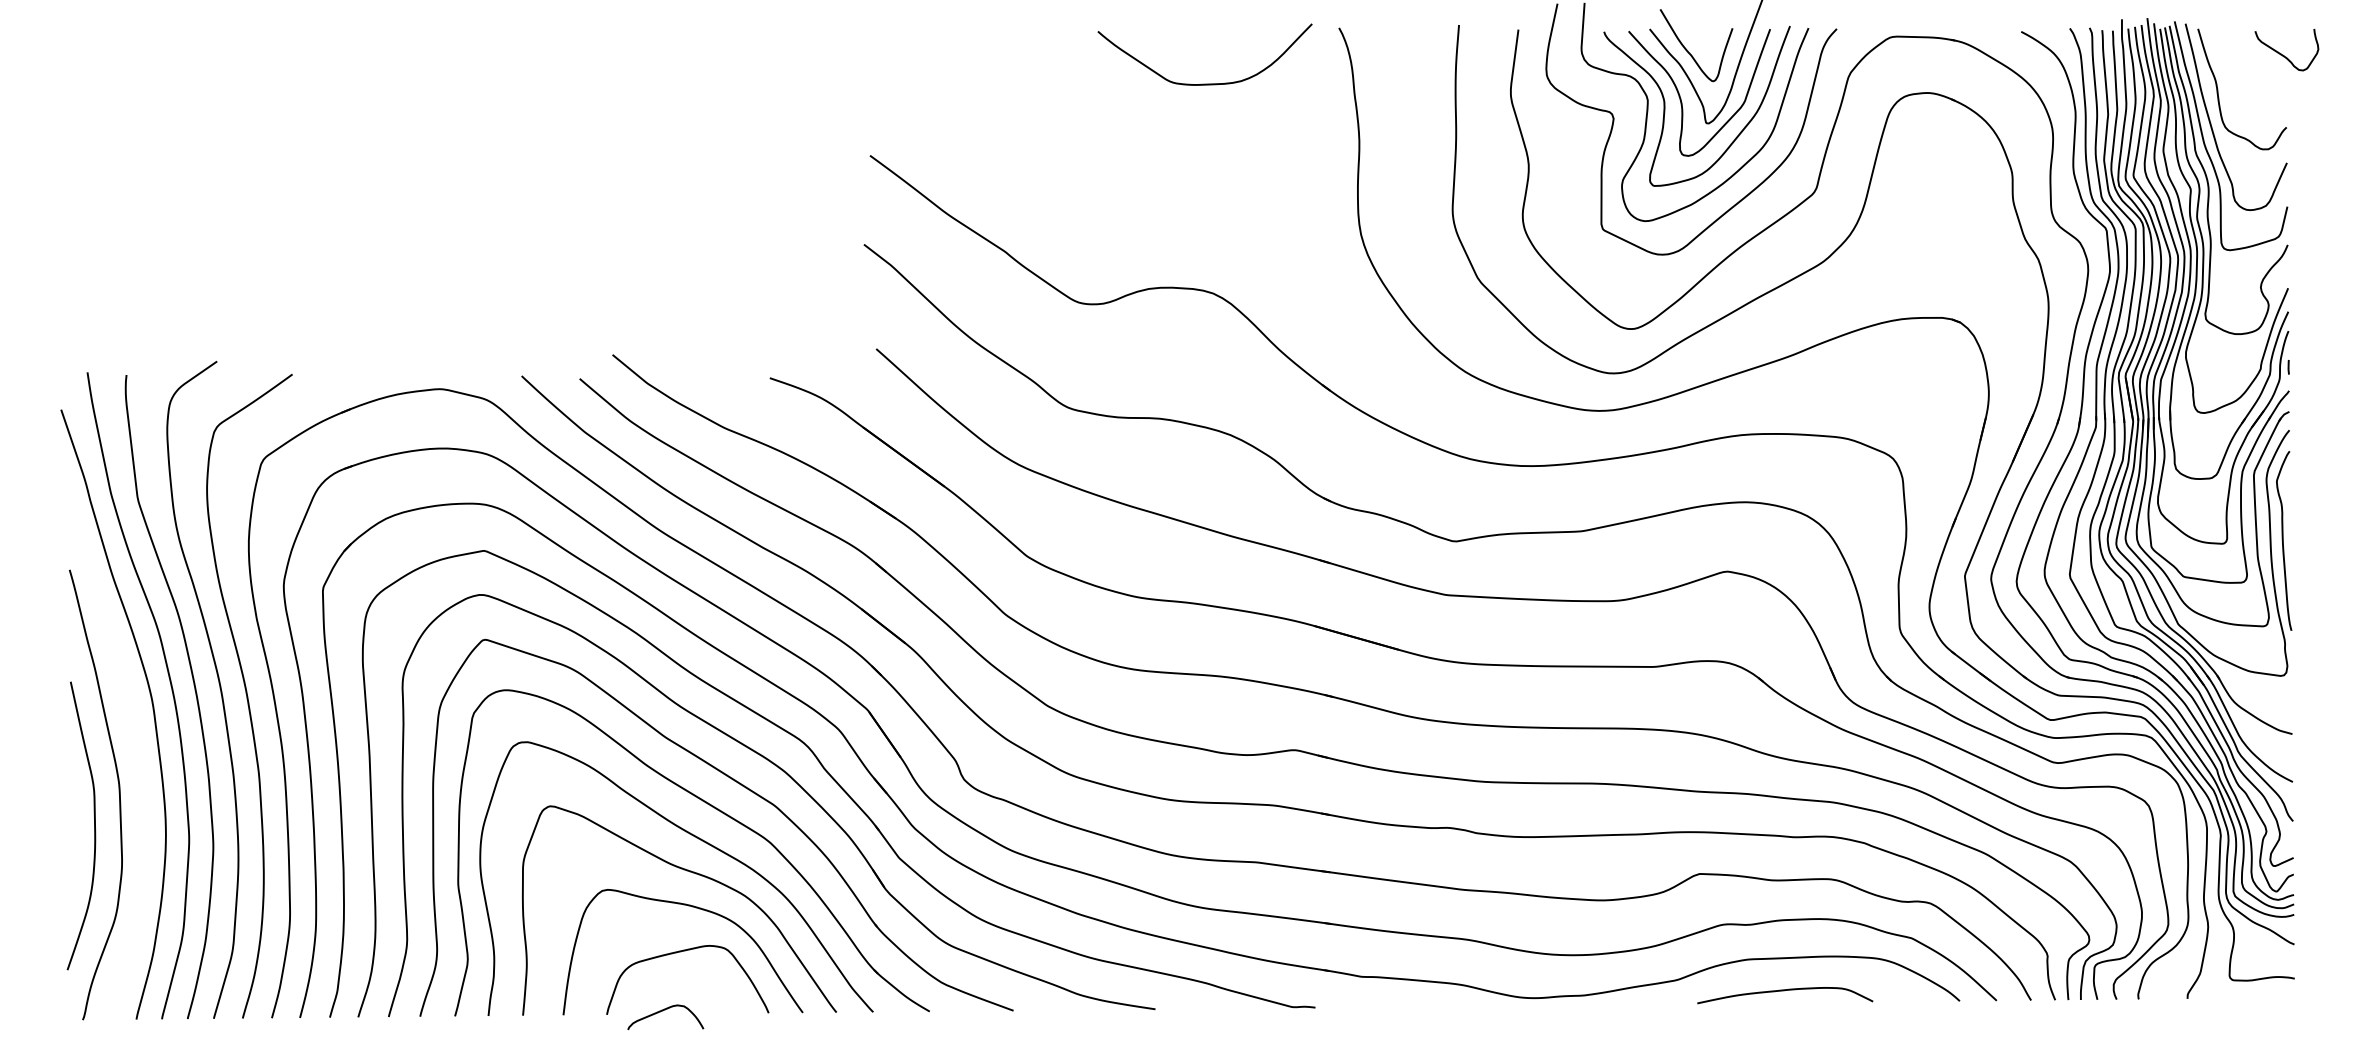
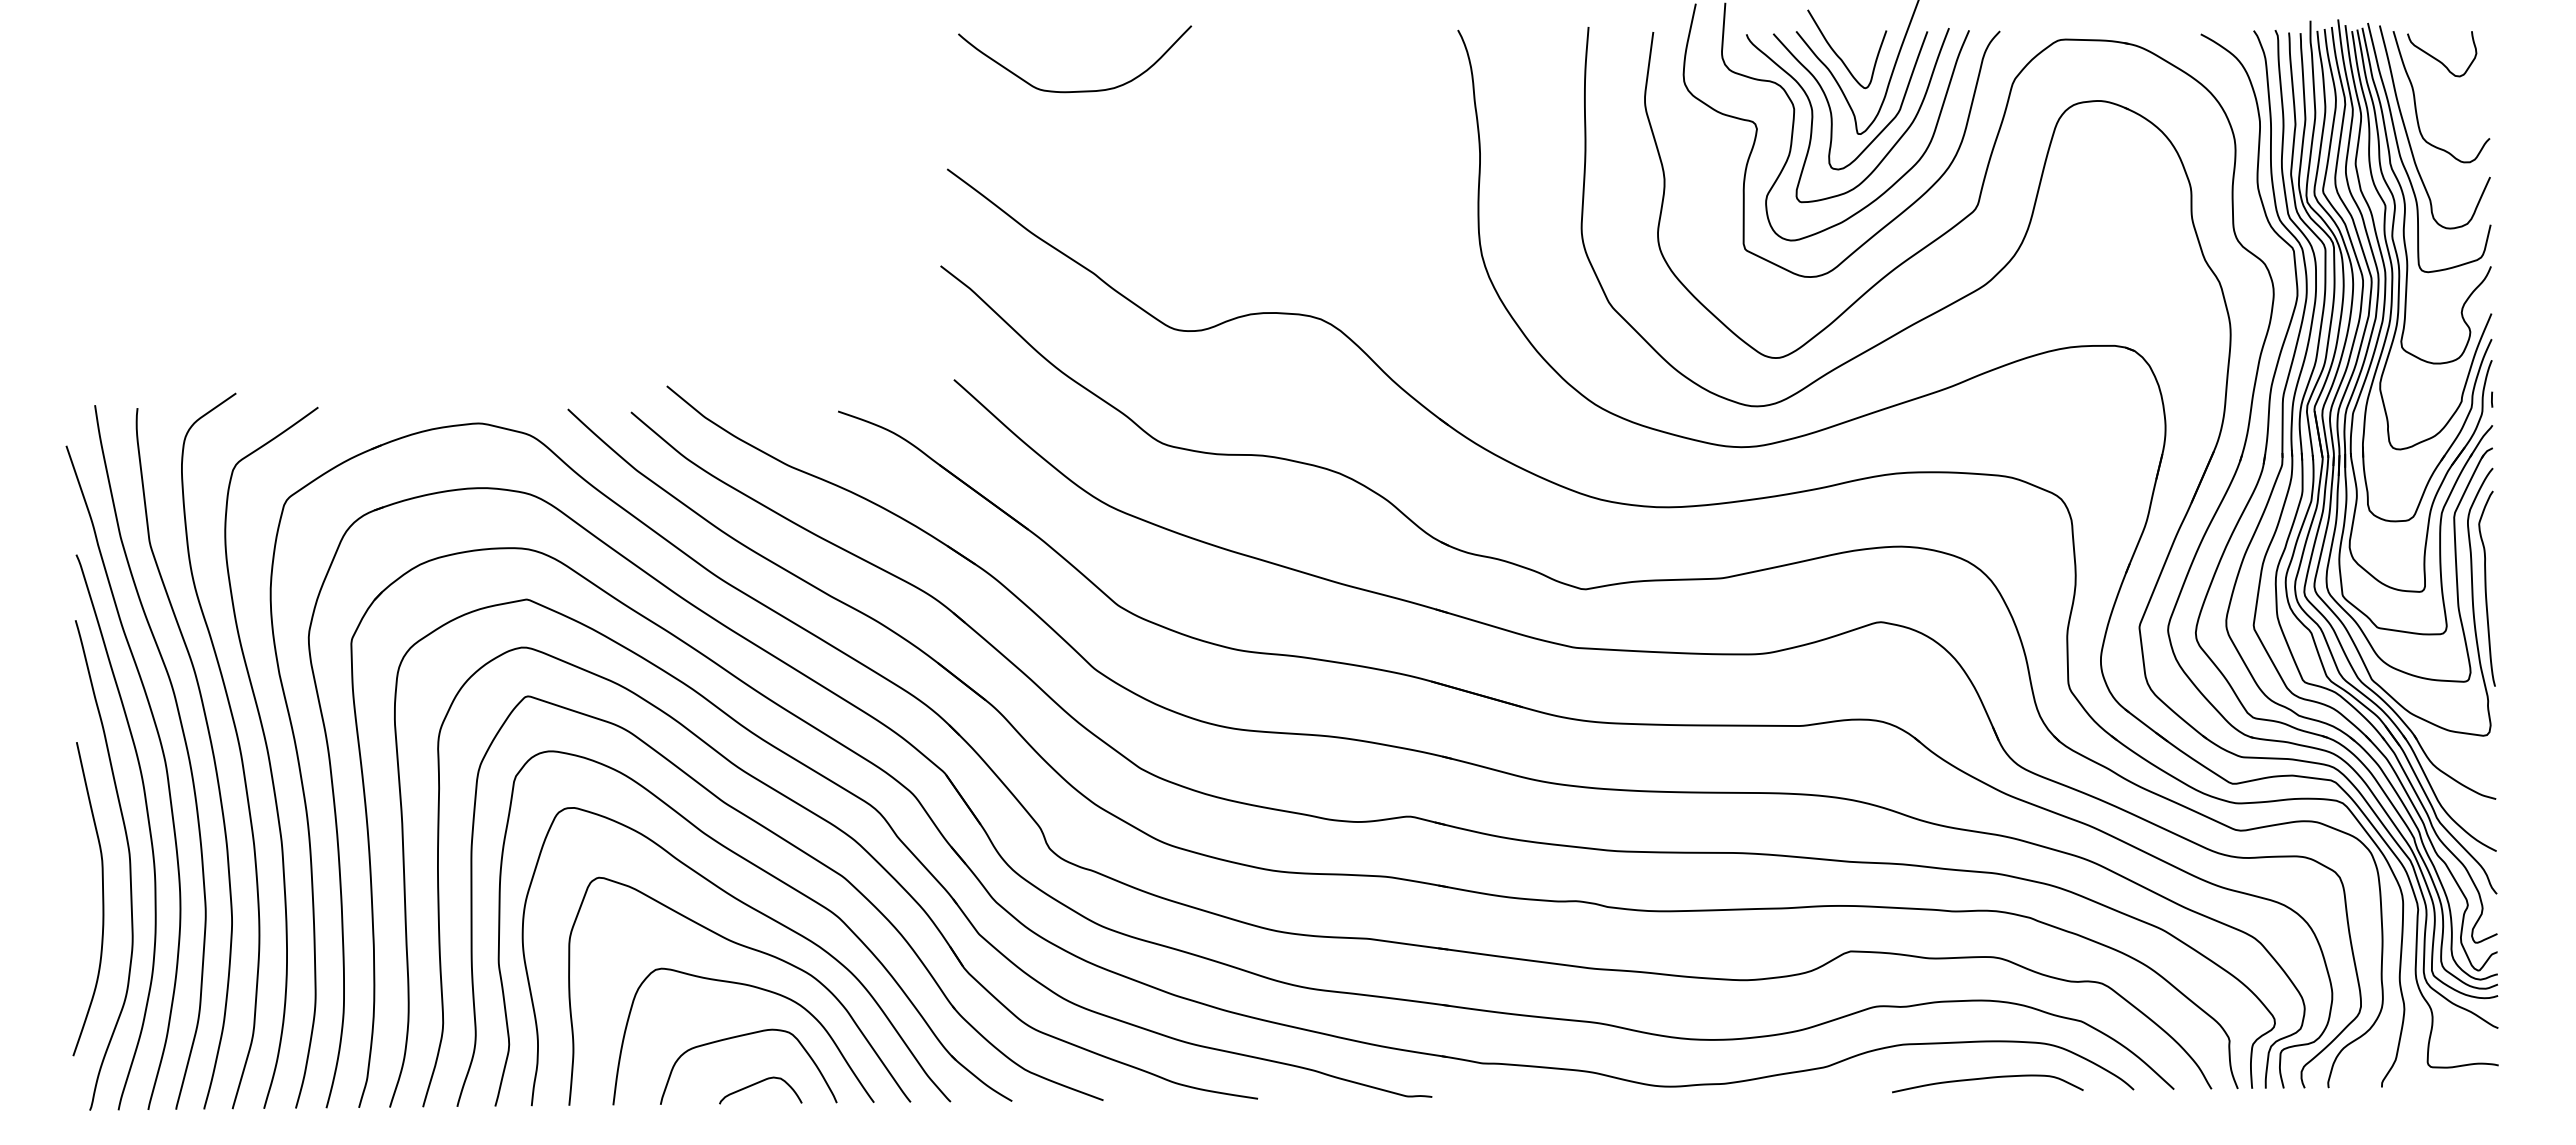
curve: (2283, 54) -> (2438, 59), moved
curve: (1207, 83) -> (1077, 90), moved
curve: (136, 760) -> (148, 827), added
curve: (1783, 991) -> (1985, 1079), moved
curve: (664, 1010) -> (759, 1083), moved

